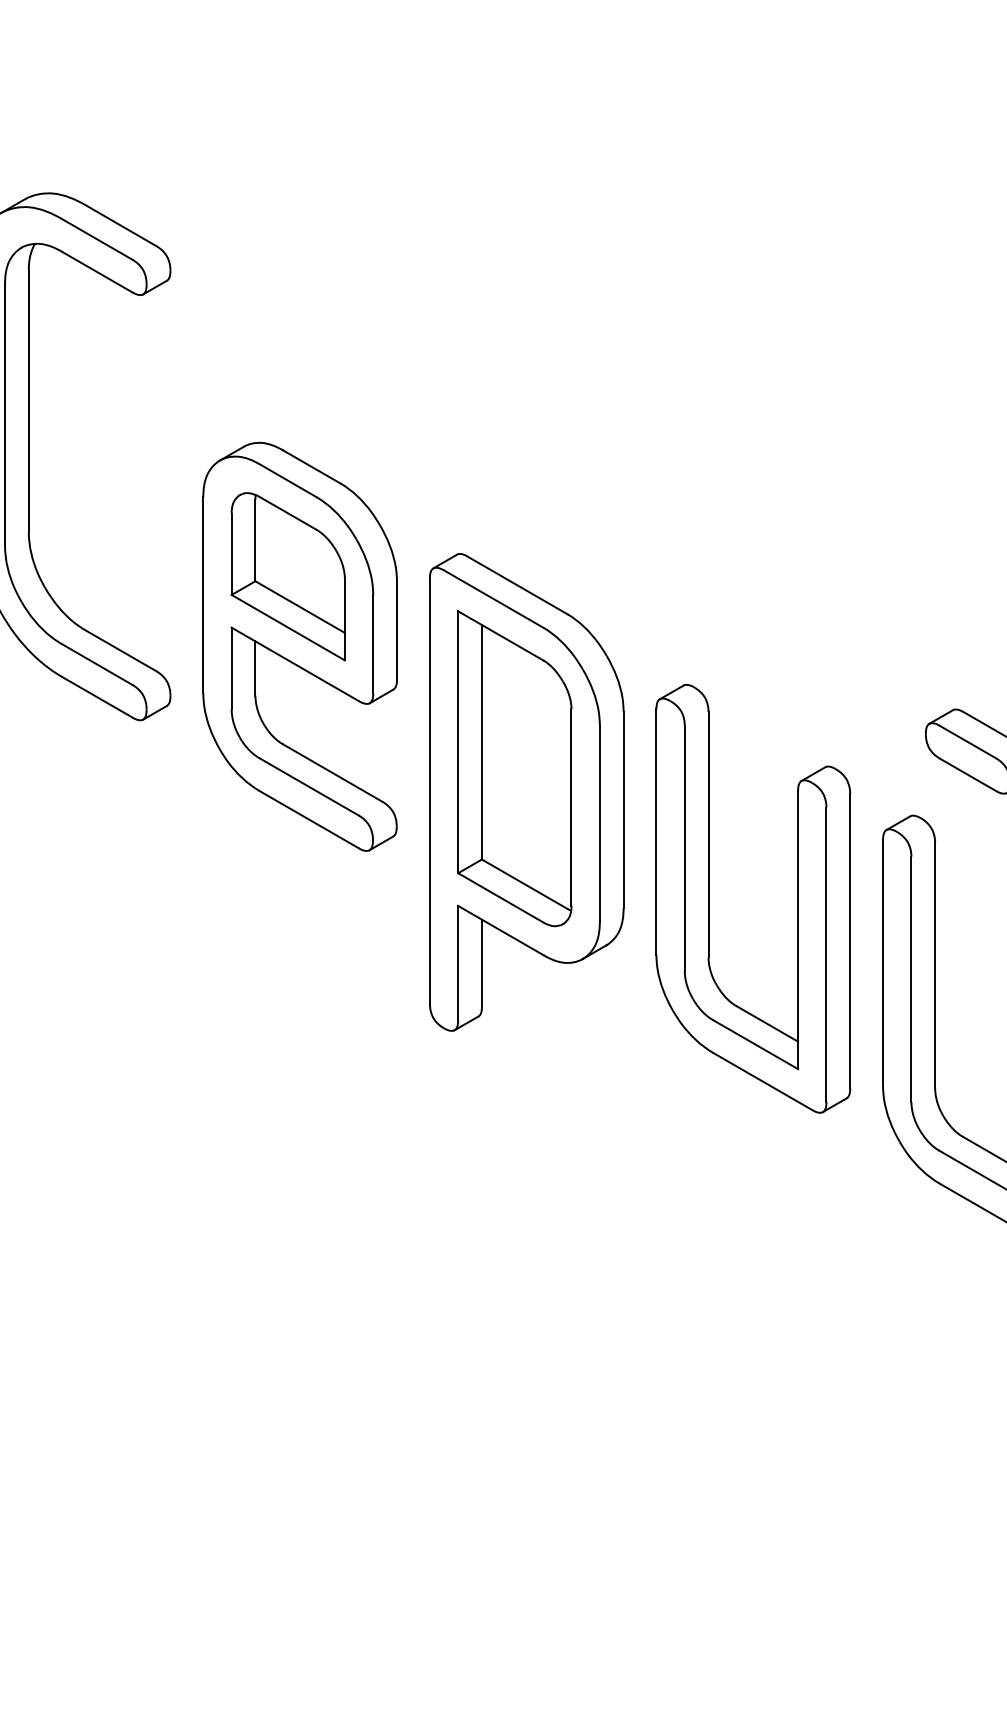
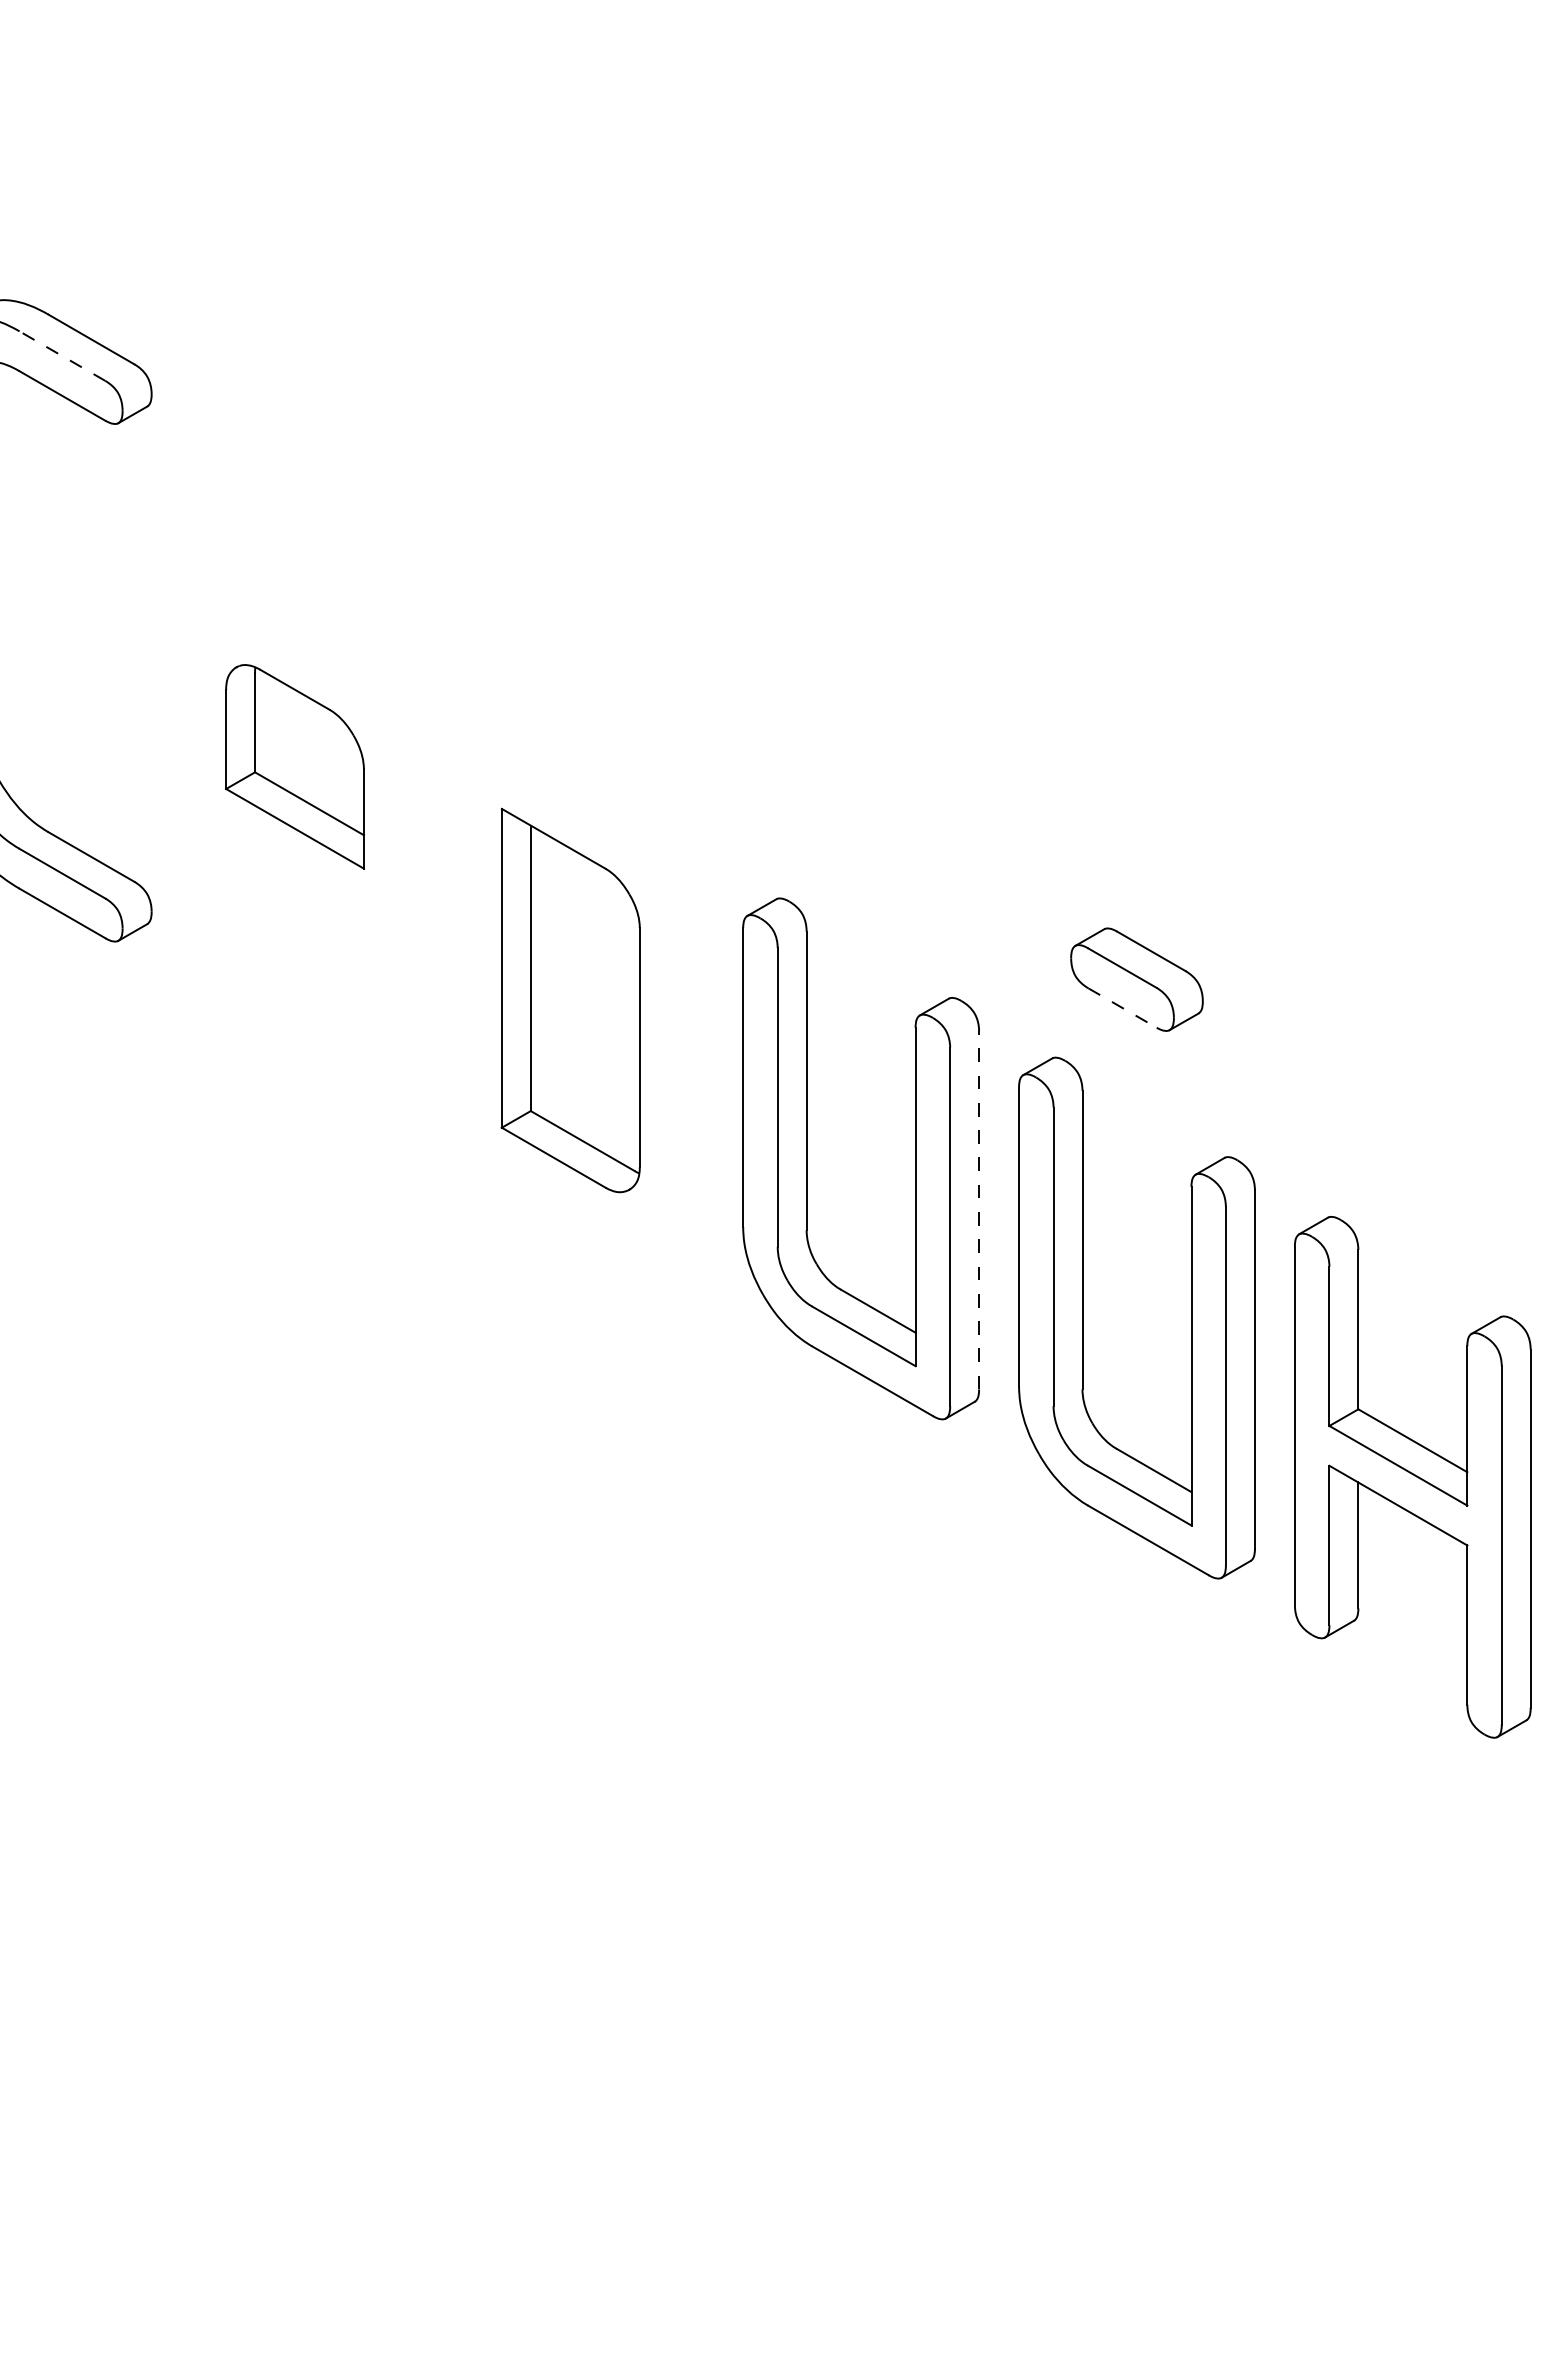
line: (97, 239) -> (62, 356), solid -> dashed
part: (300, 646) -> (309, 851), removed
line: (968, 775) -> (1122, 1008), solid -> dashed
part: (526, 792) -> (585, 1029), removed
line: (850, 940) -> (979, 1209), solid -> dashed

